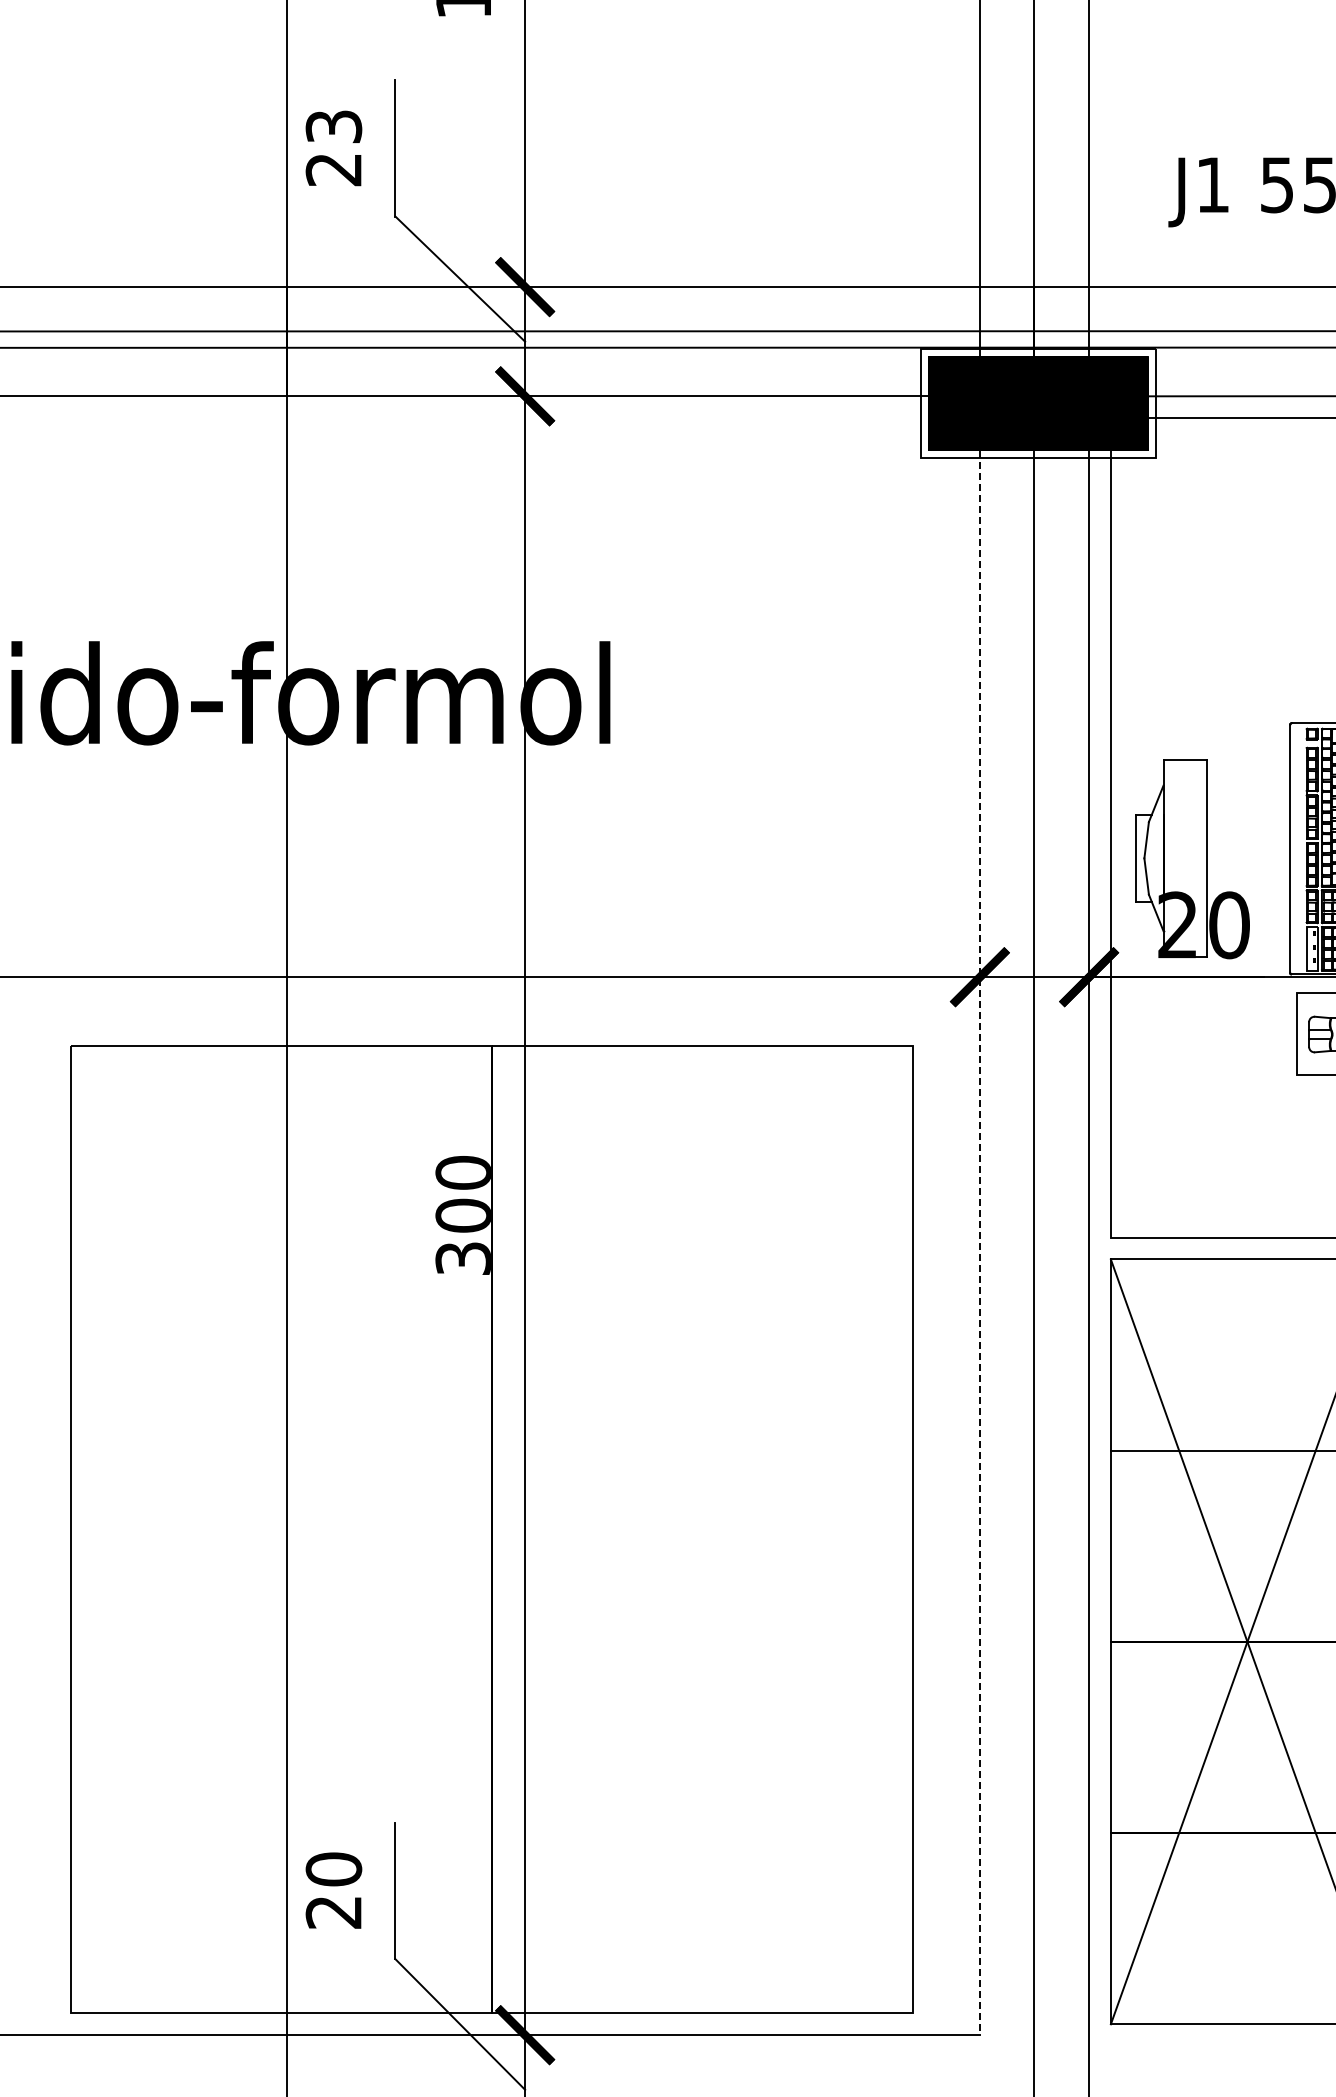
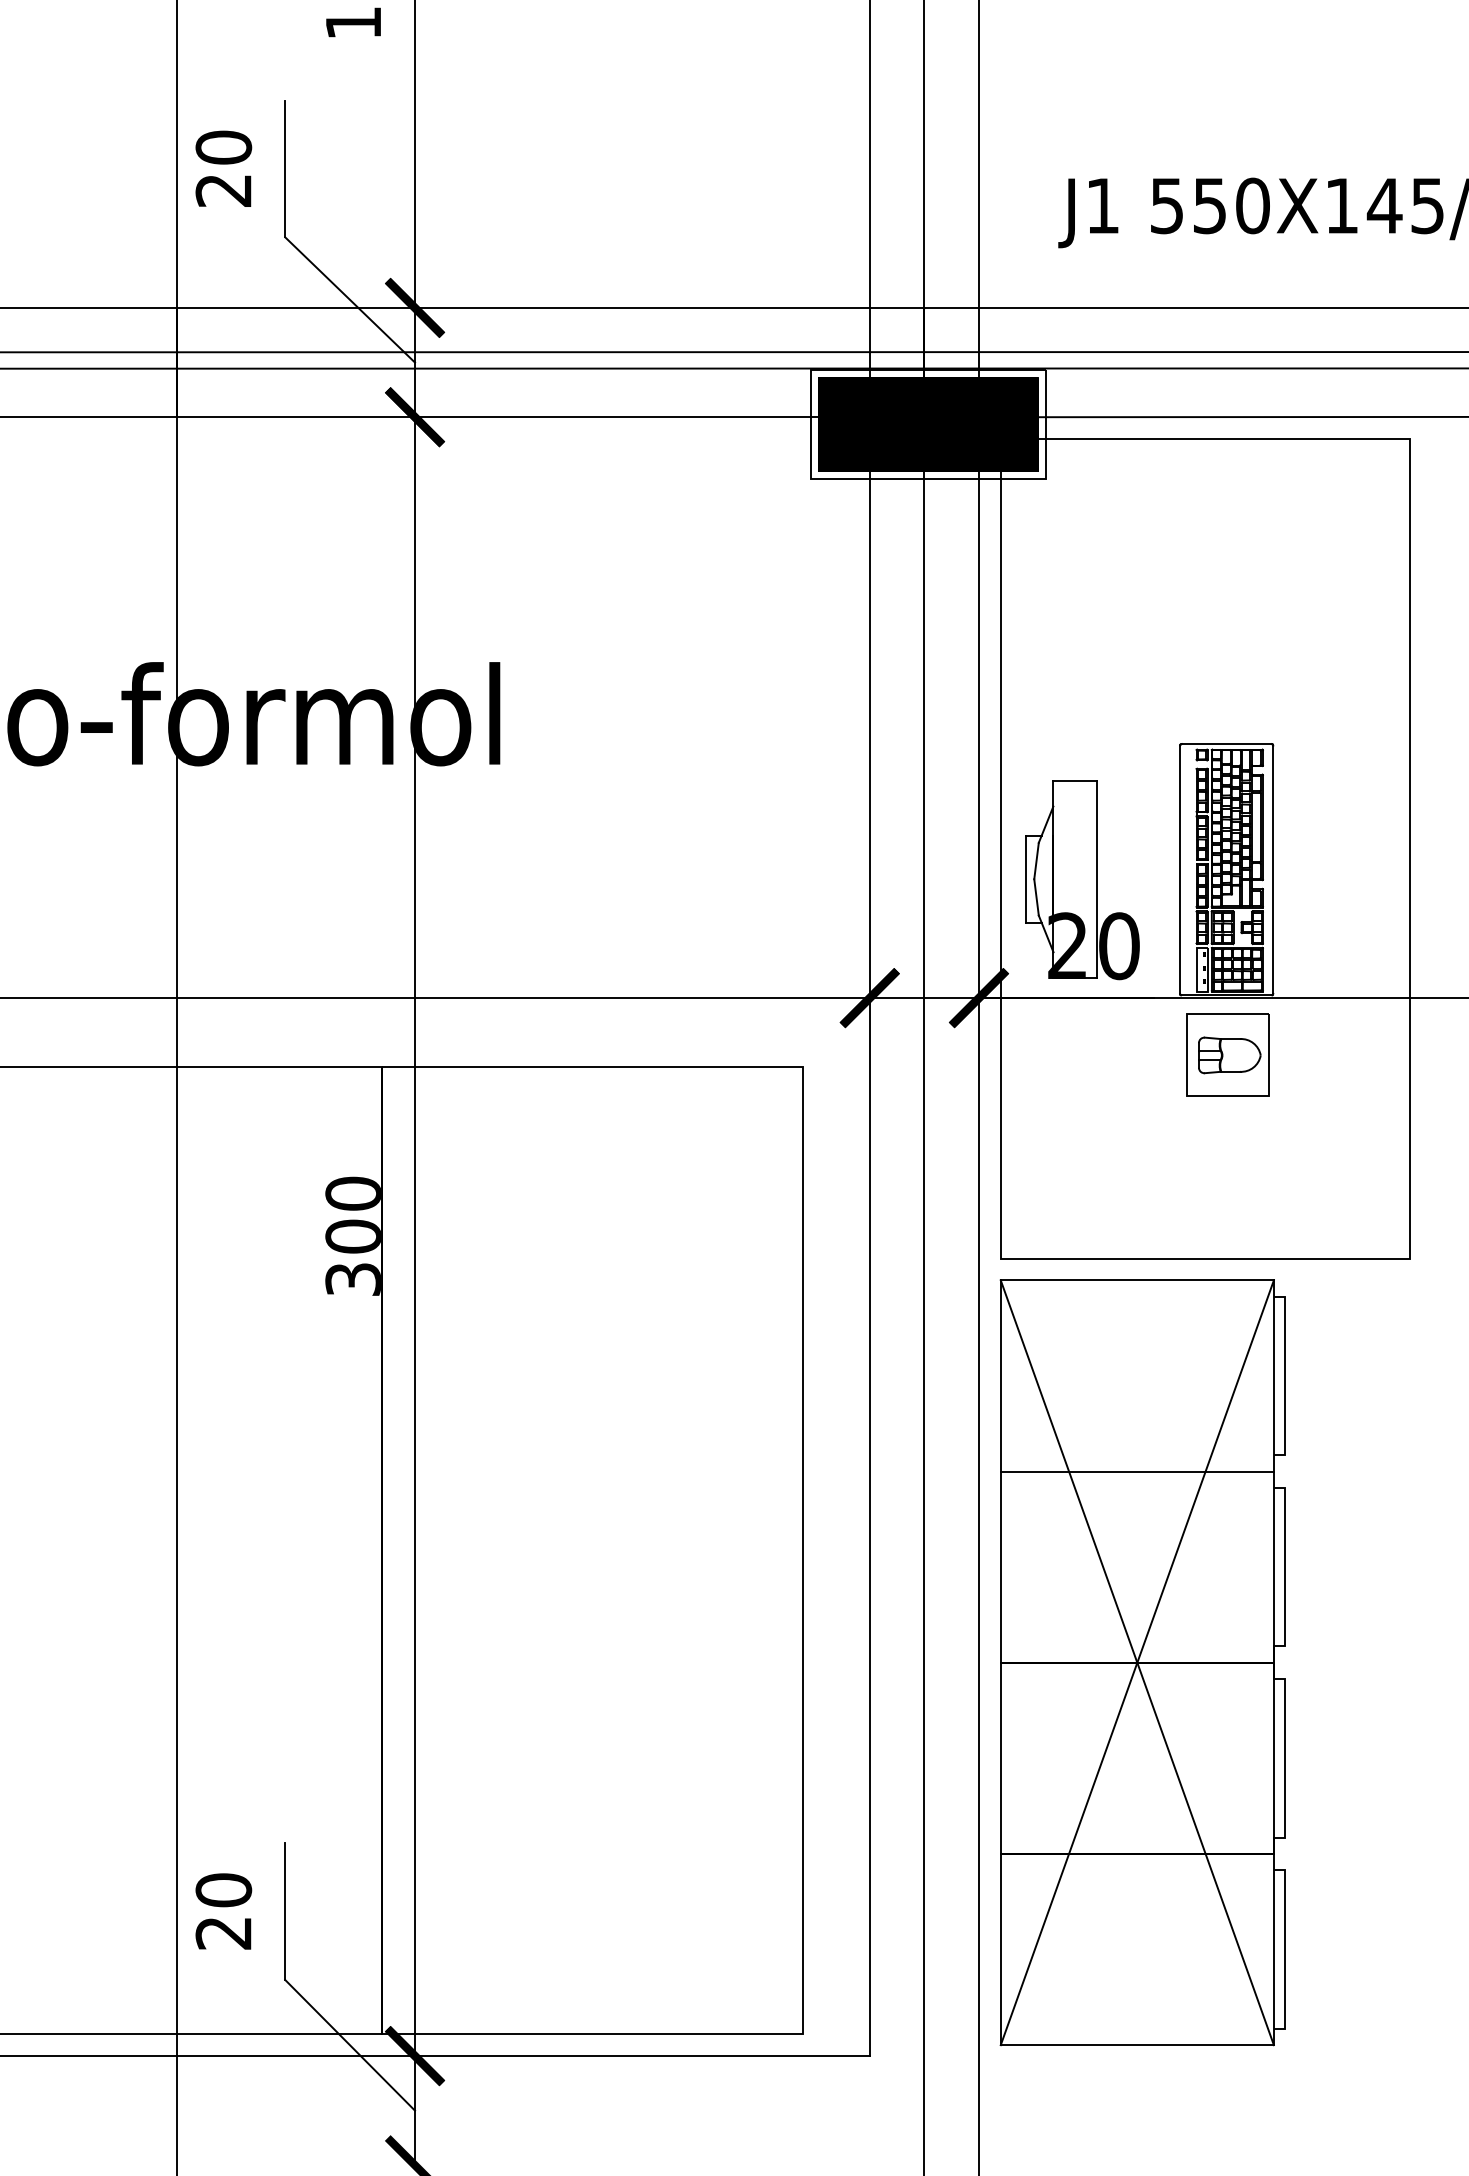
text: (333, 126) -> (223, 147), 23 -> 20
line: (979, 1216) -> (869, 1237), dashed -> solid

